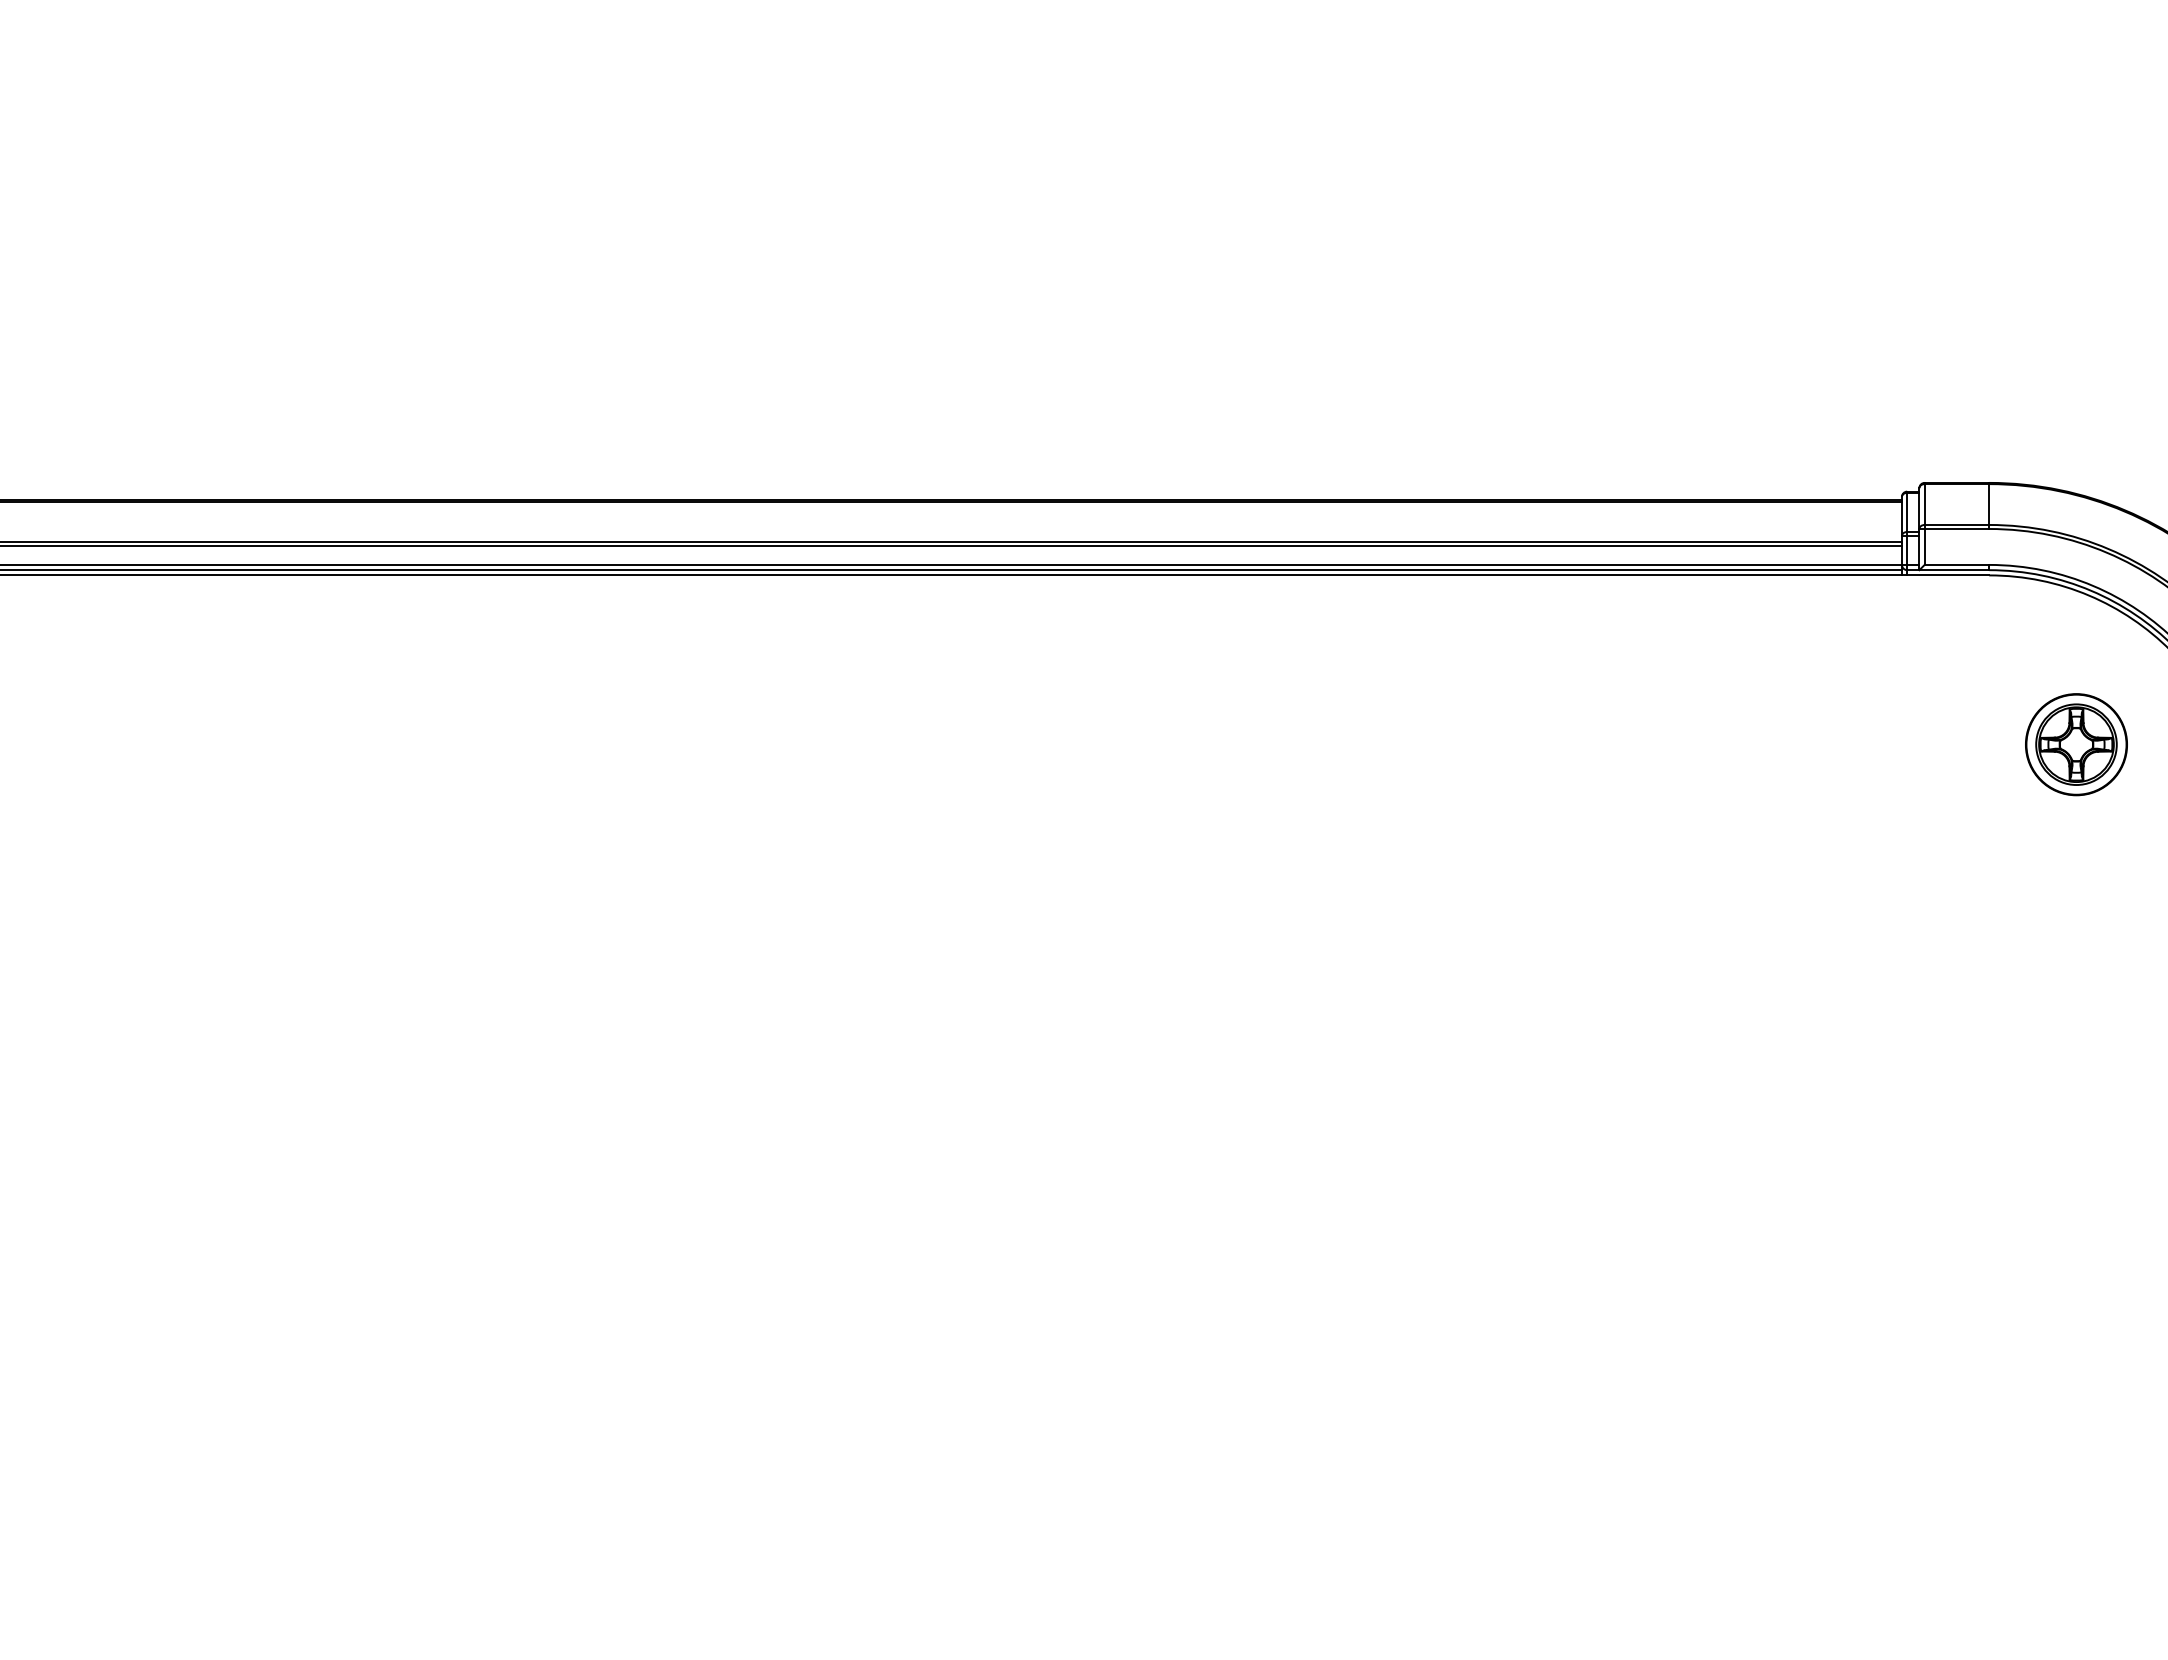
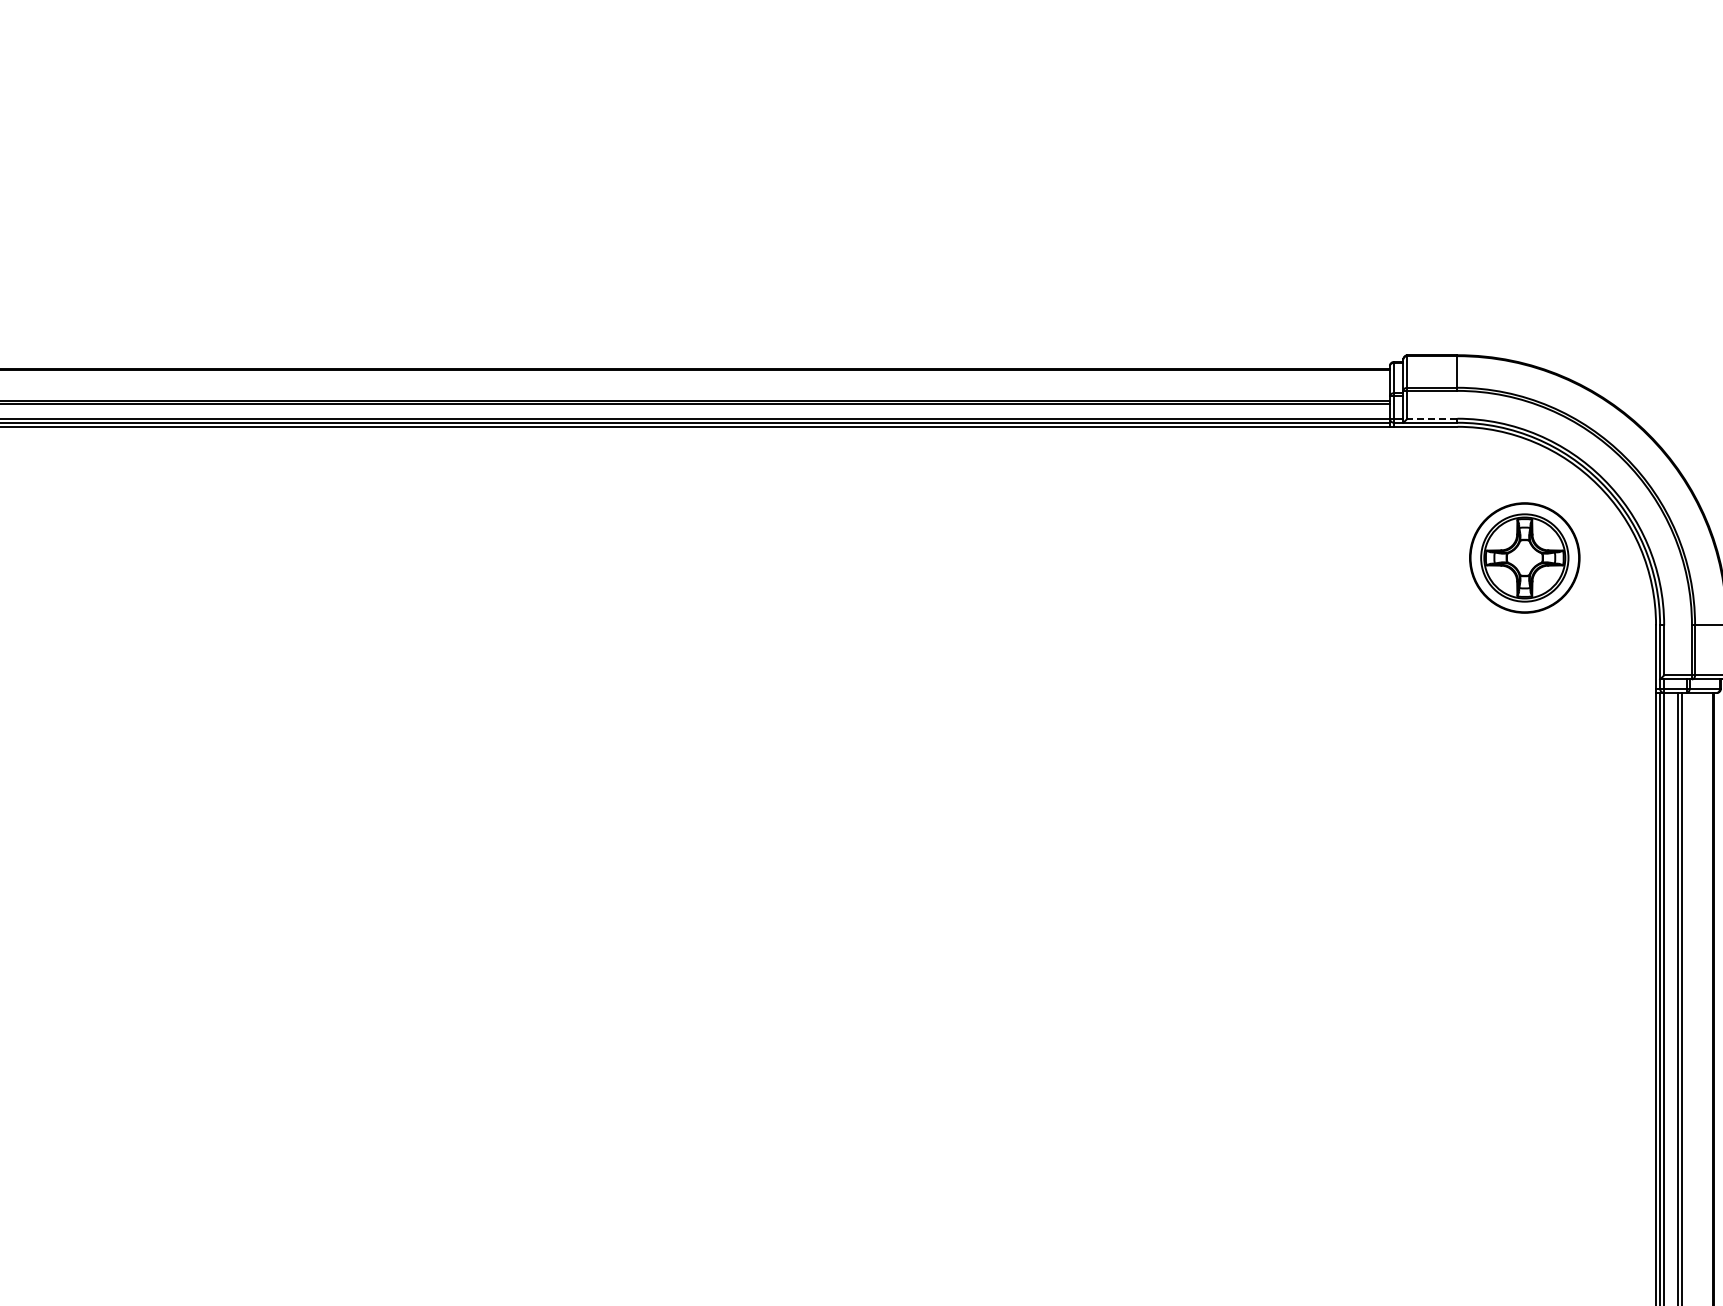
line: (1956, 564) -> (1432, 418), solid -> dashed
part: (2077, 744) -> (1525, 557), size x1.4

